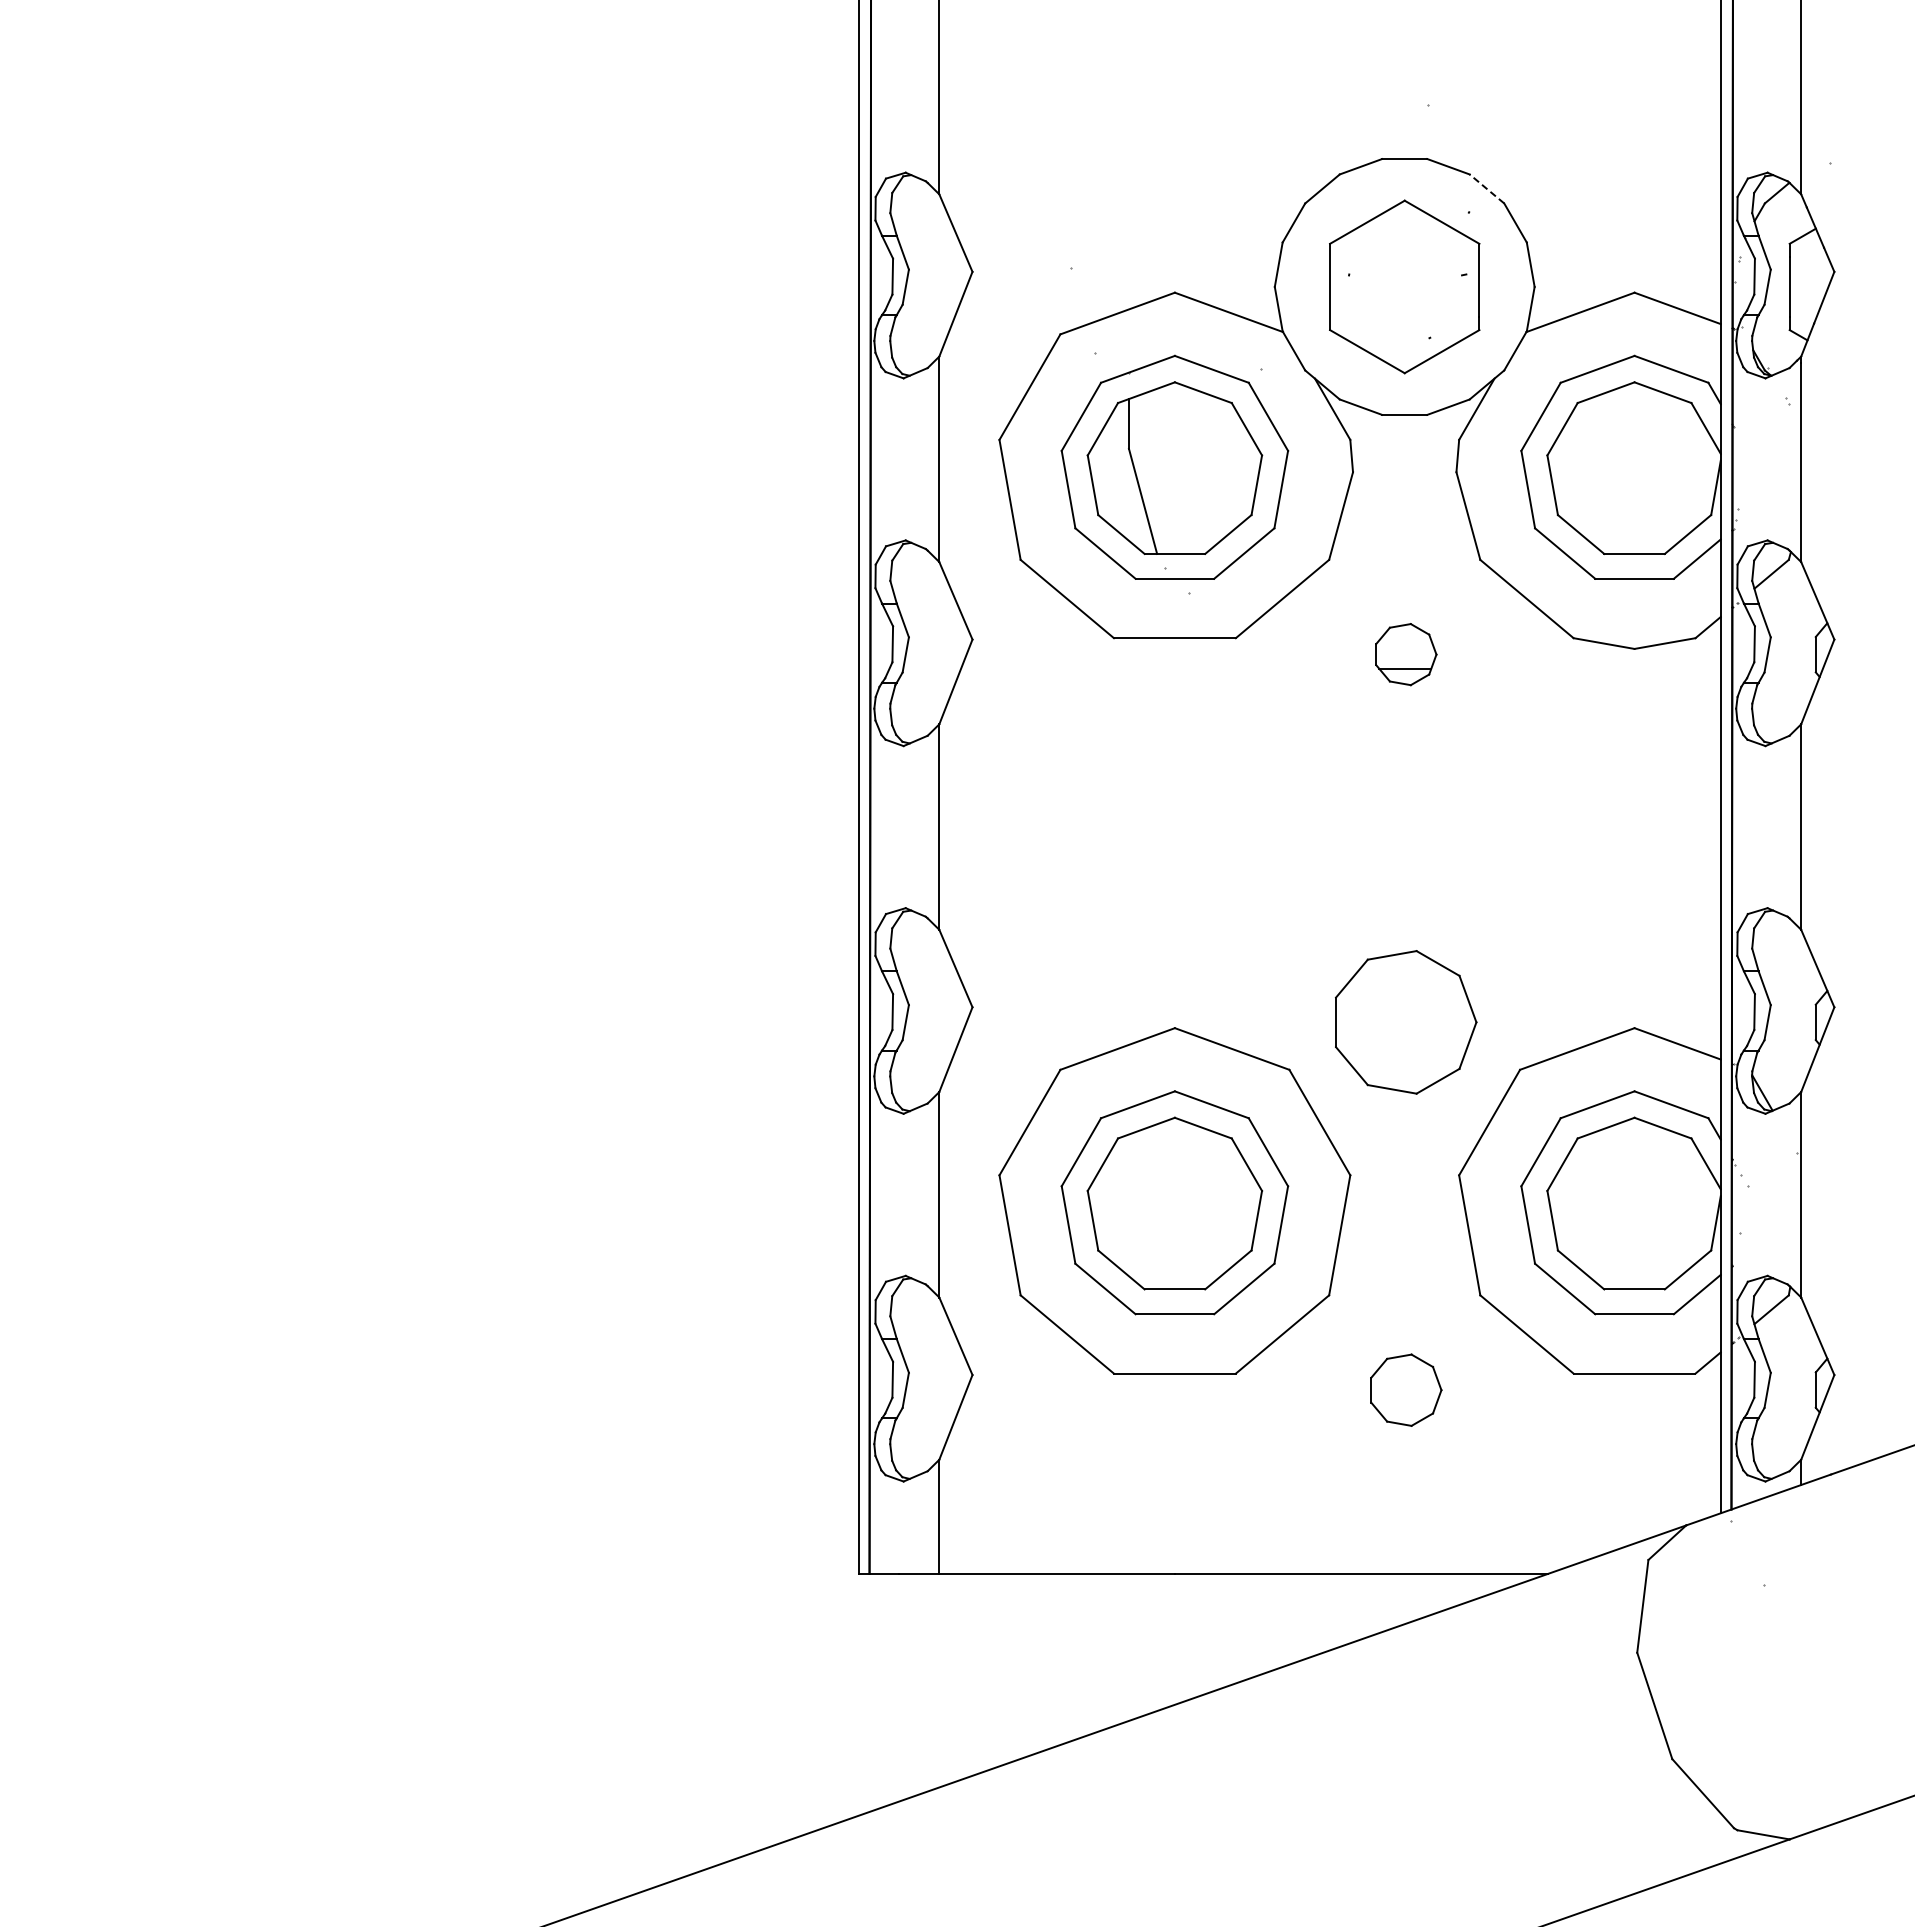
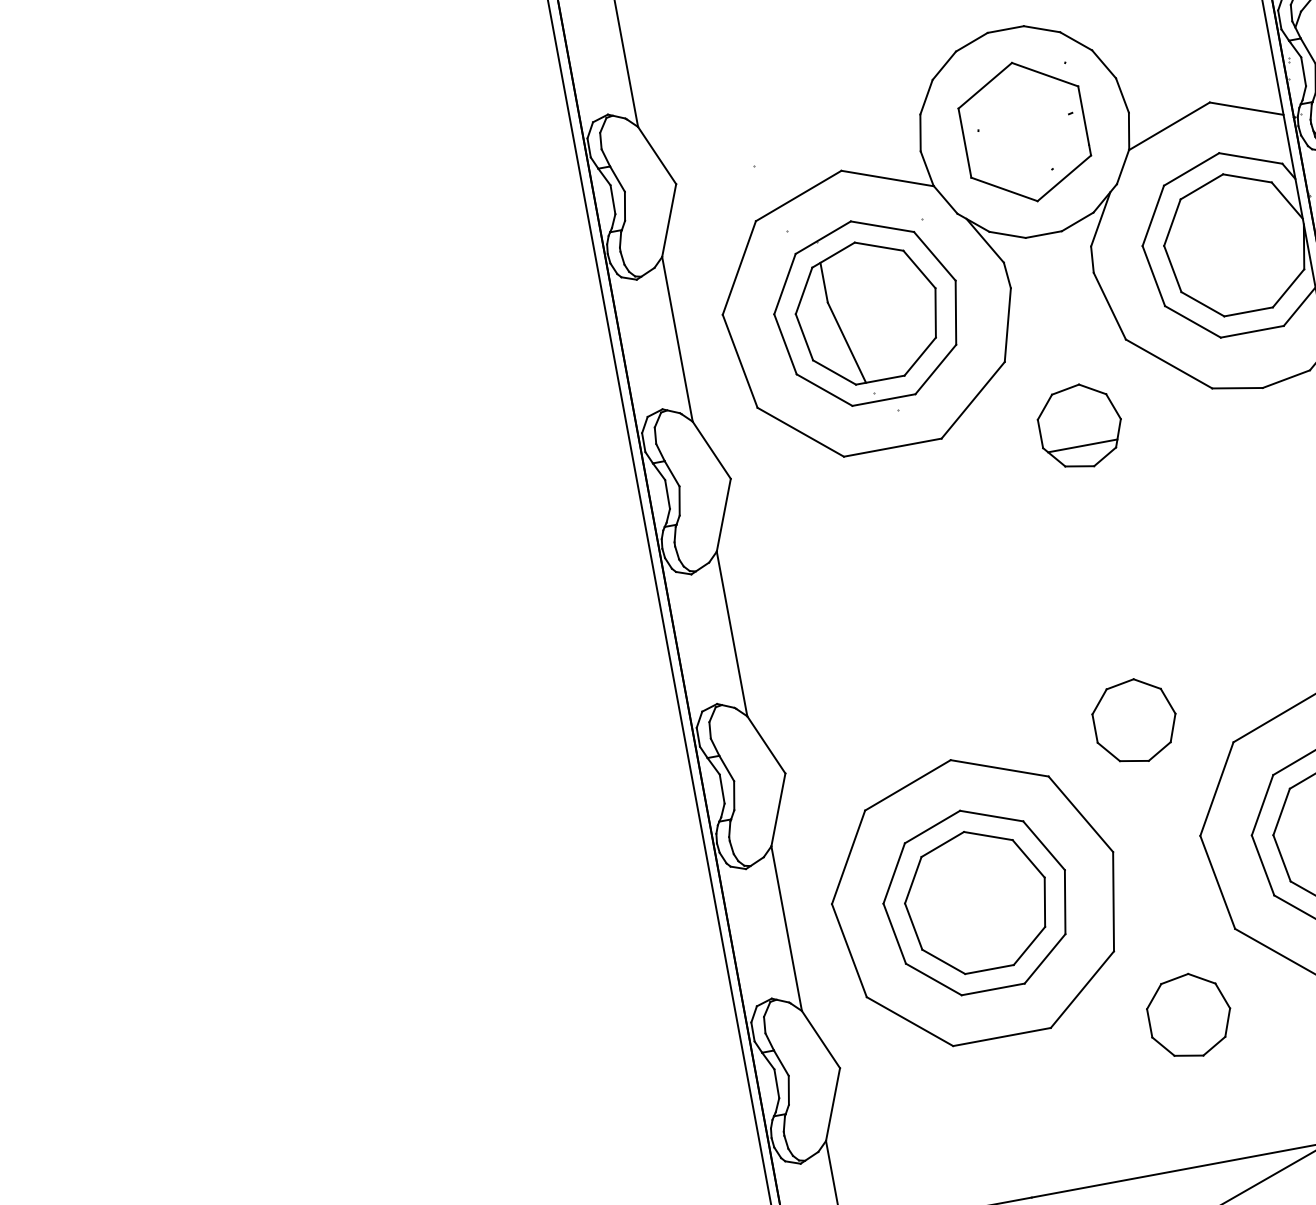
line: (1486, 188) -> (1075, 41), dashed -> solid
part: (1406, 654) -> (1080, 426), size x1.67
part: (1406, 1022) -> (1135, 721), size x0.71
part: (1406, 1390) -> (1190, 1016), size x1.43

